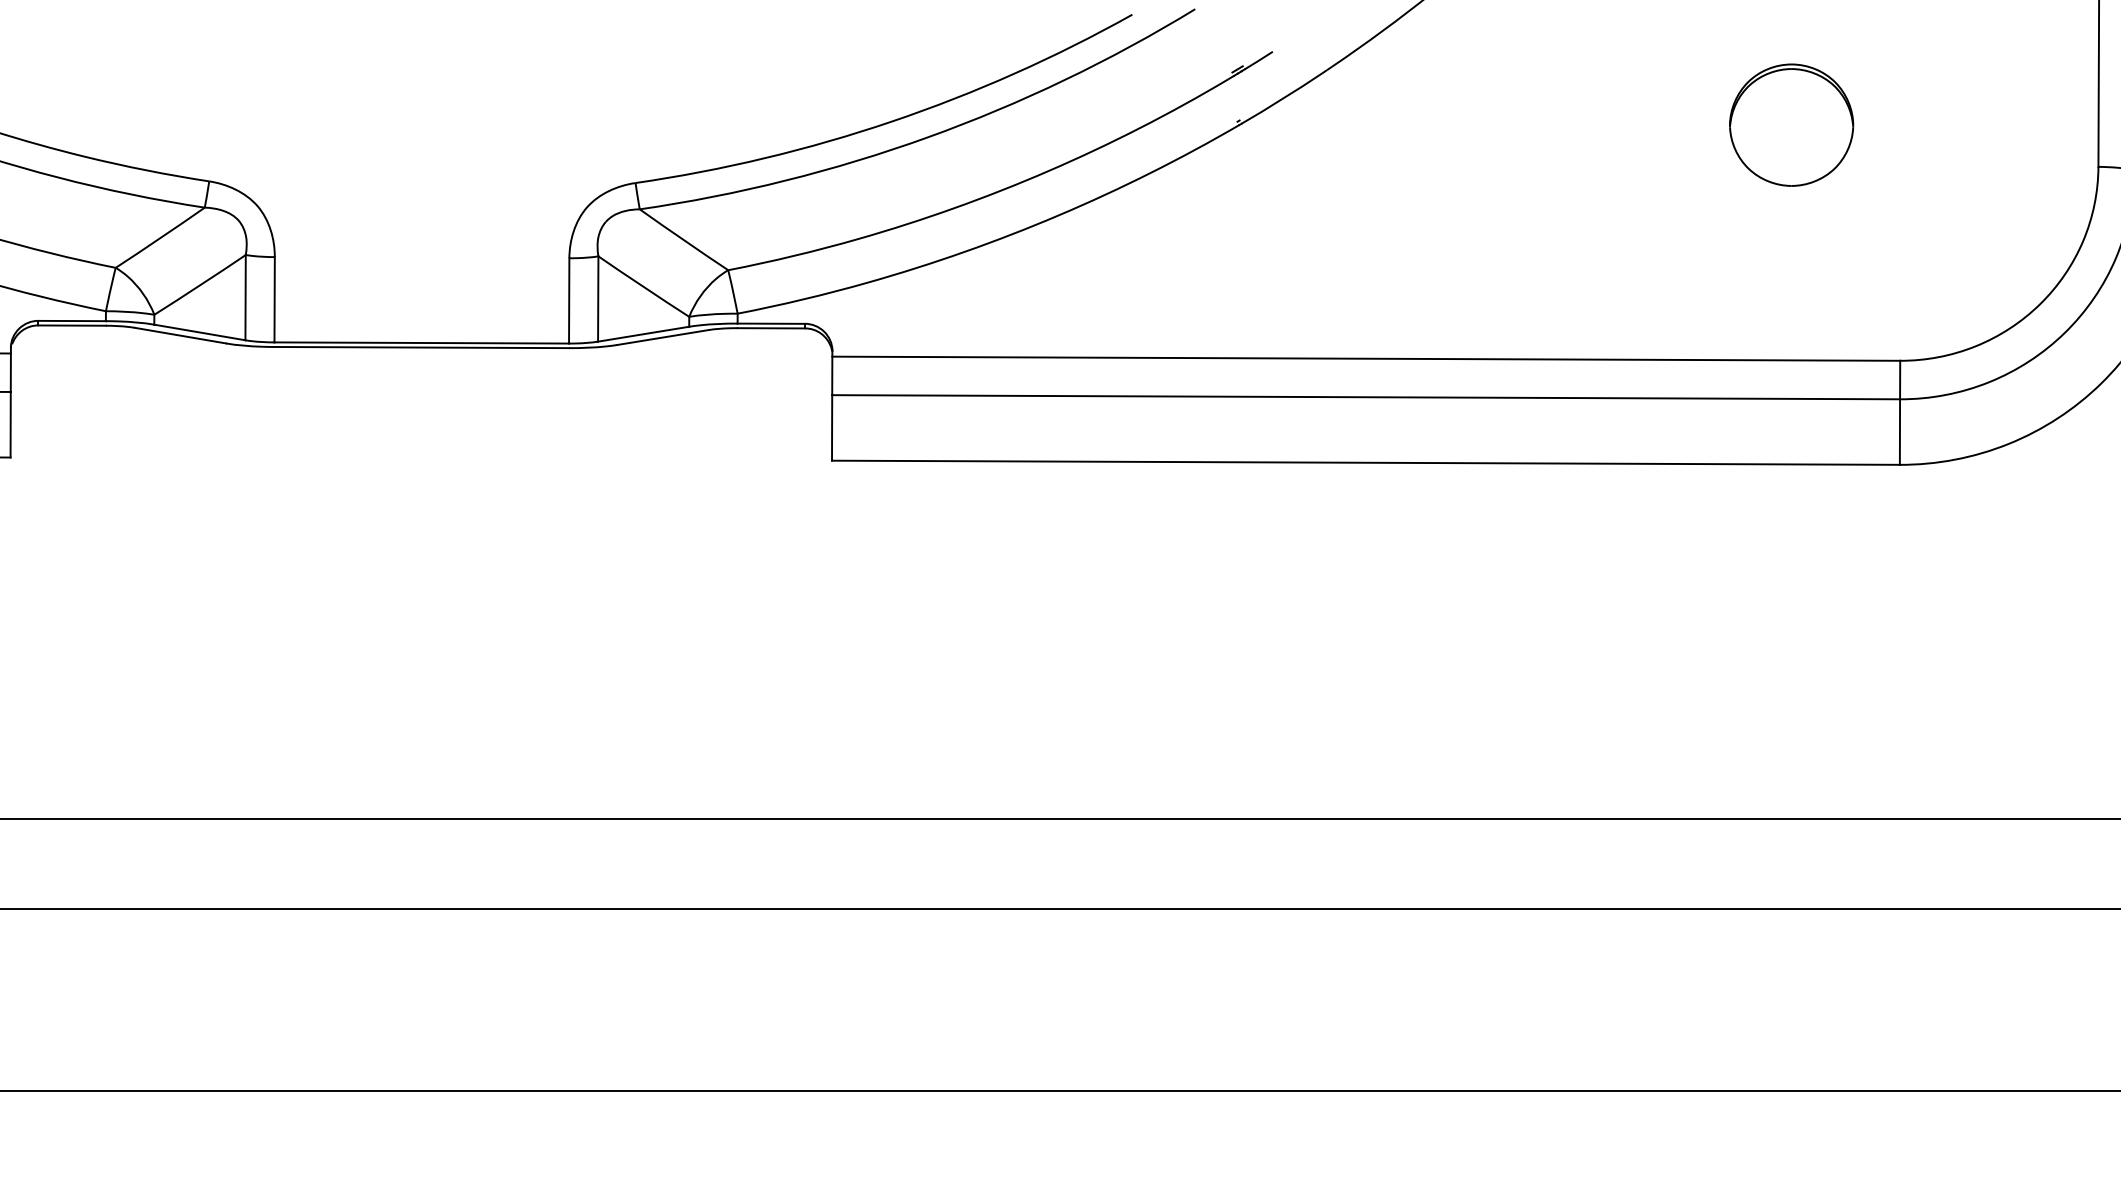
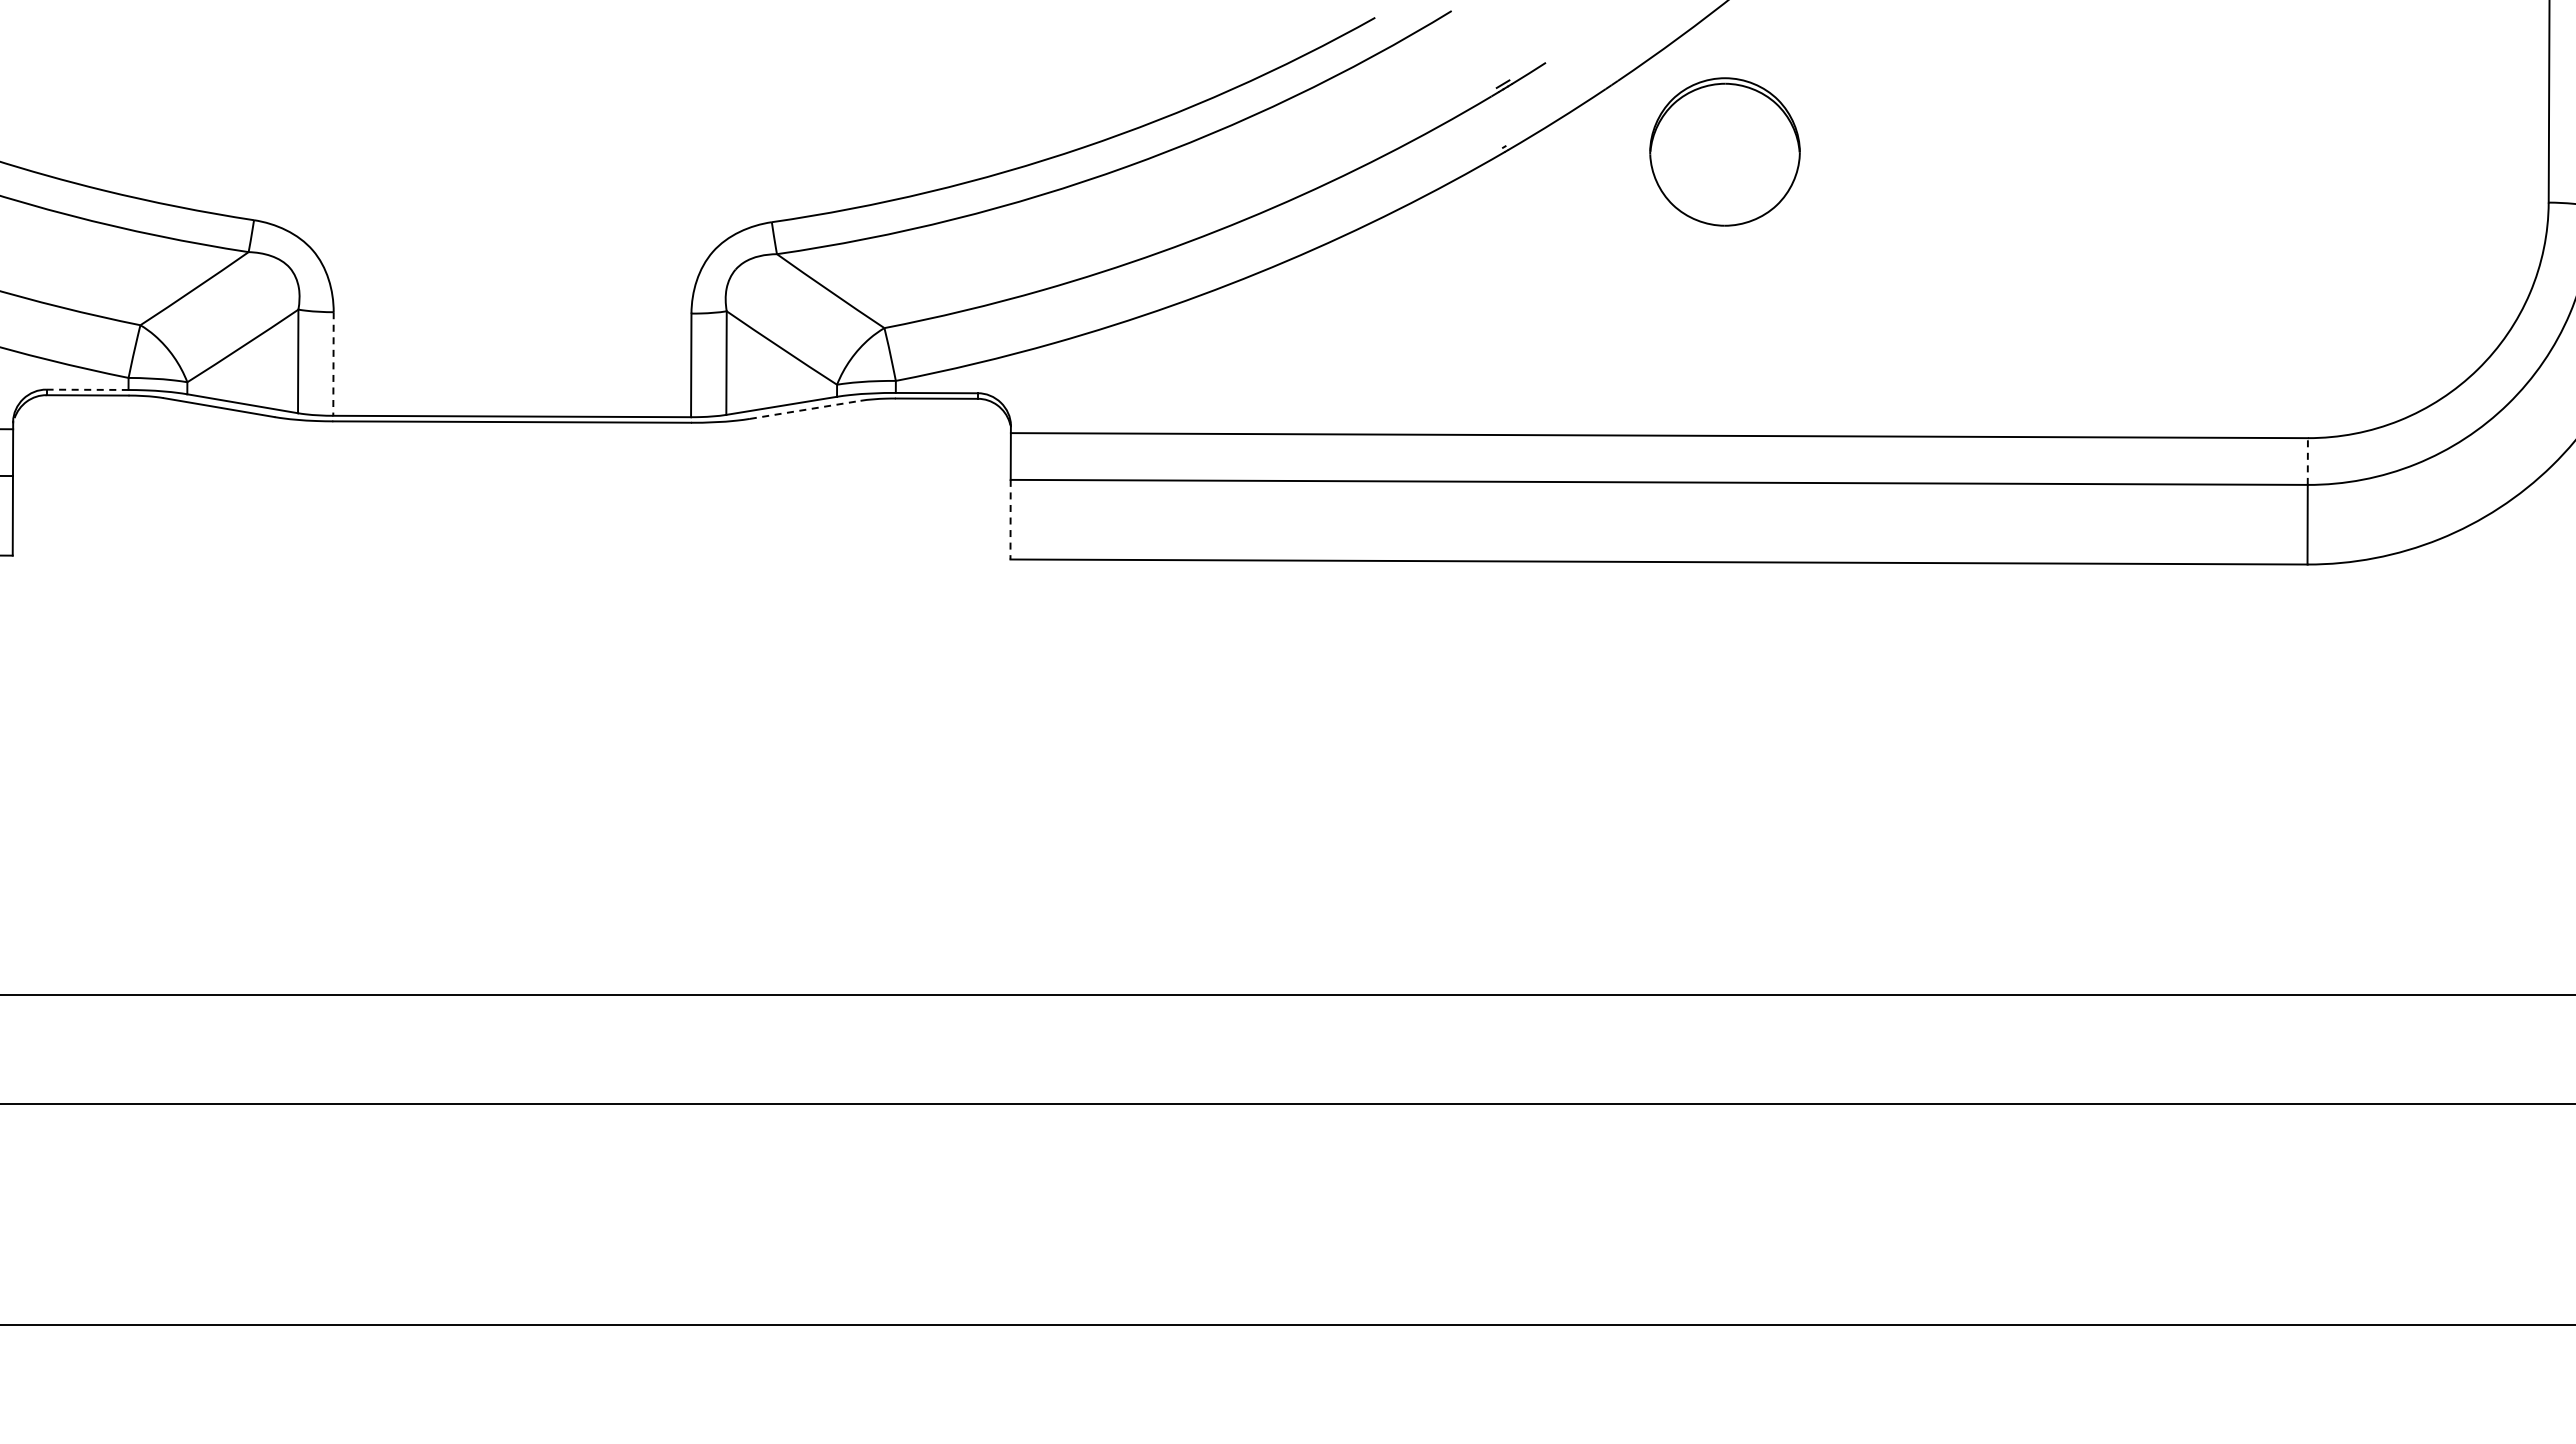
part: (1791, 124) -> (1724, 151), moved
line: (274, 300) -> (333, 364), solid -> dashed
line: (72, 320) -> (87, 389), solid -> dashed
line: (663, 337) -> (805, 409), solid -> dashed
line: (1899, 380) -> (2307, 461), solid -> dashed
line: (832, 427) -> (1010, 519), solid -> dashed

